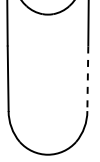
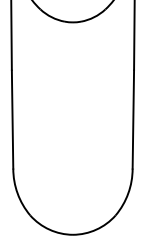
line: (87, 79) -> (132, 120), dashed -> solid

